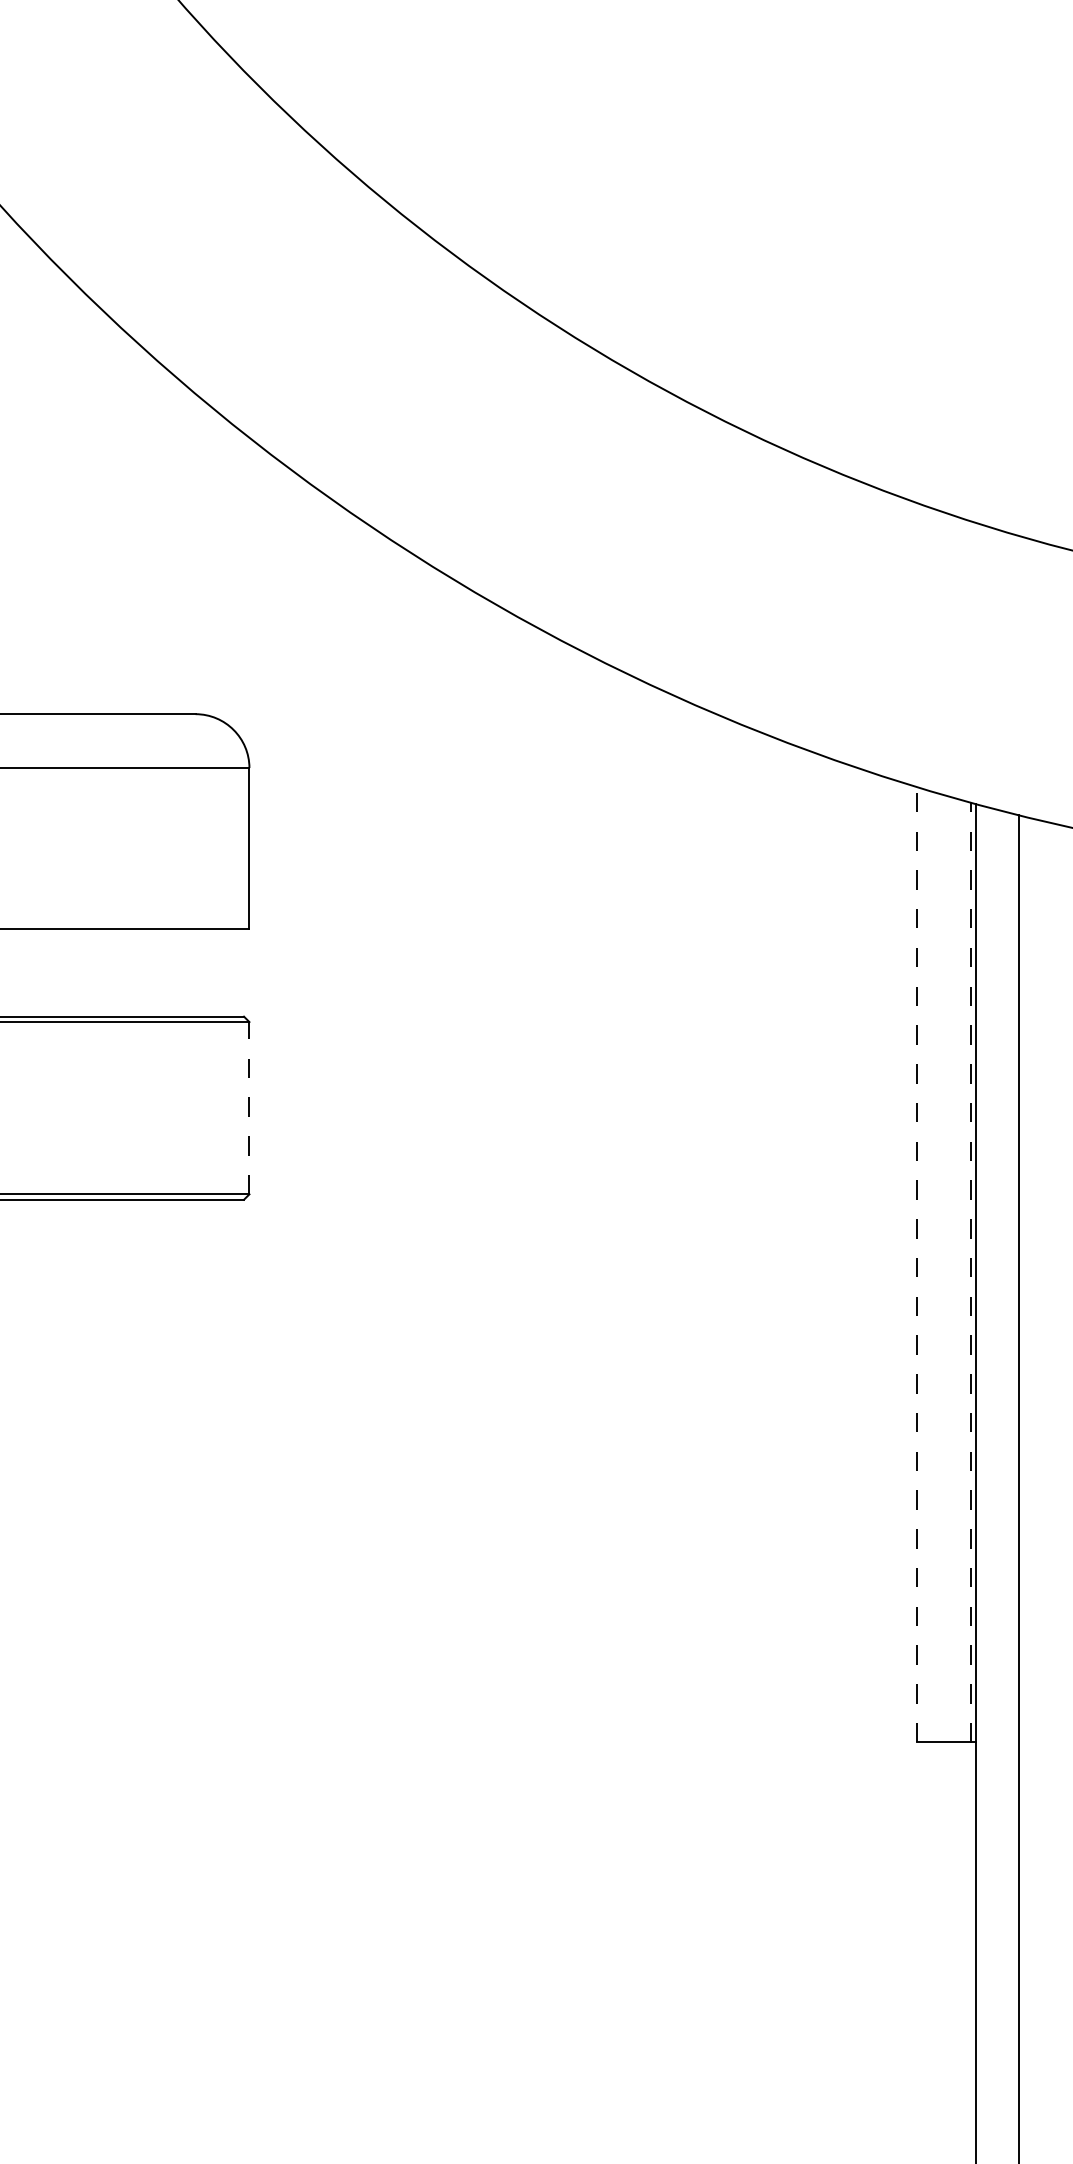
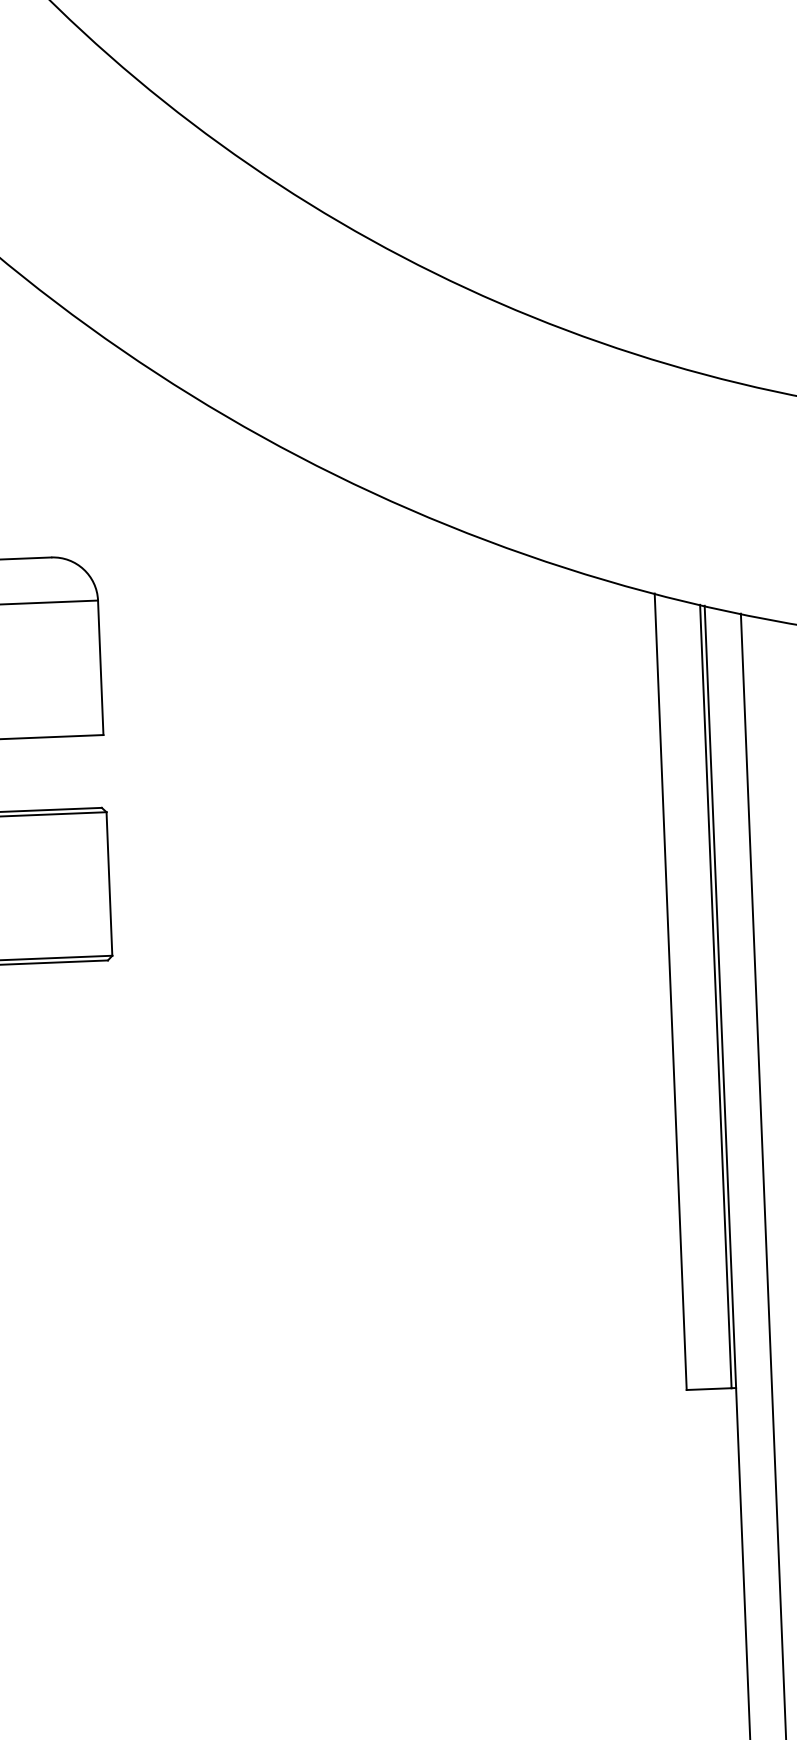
line: (249, 1107) -> (109, 883), dashed -> solid
line: (916, 1264) -> (670, 991), dashed -> solid
line: (970, 1271) -> (715, 995), dashed -> solid

